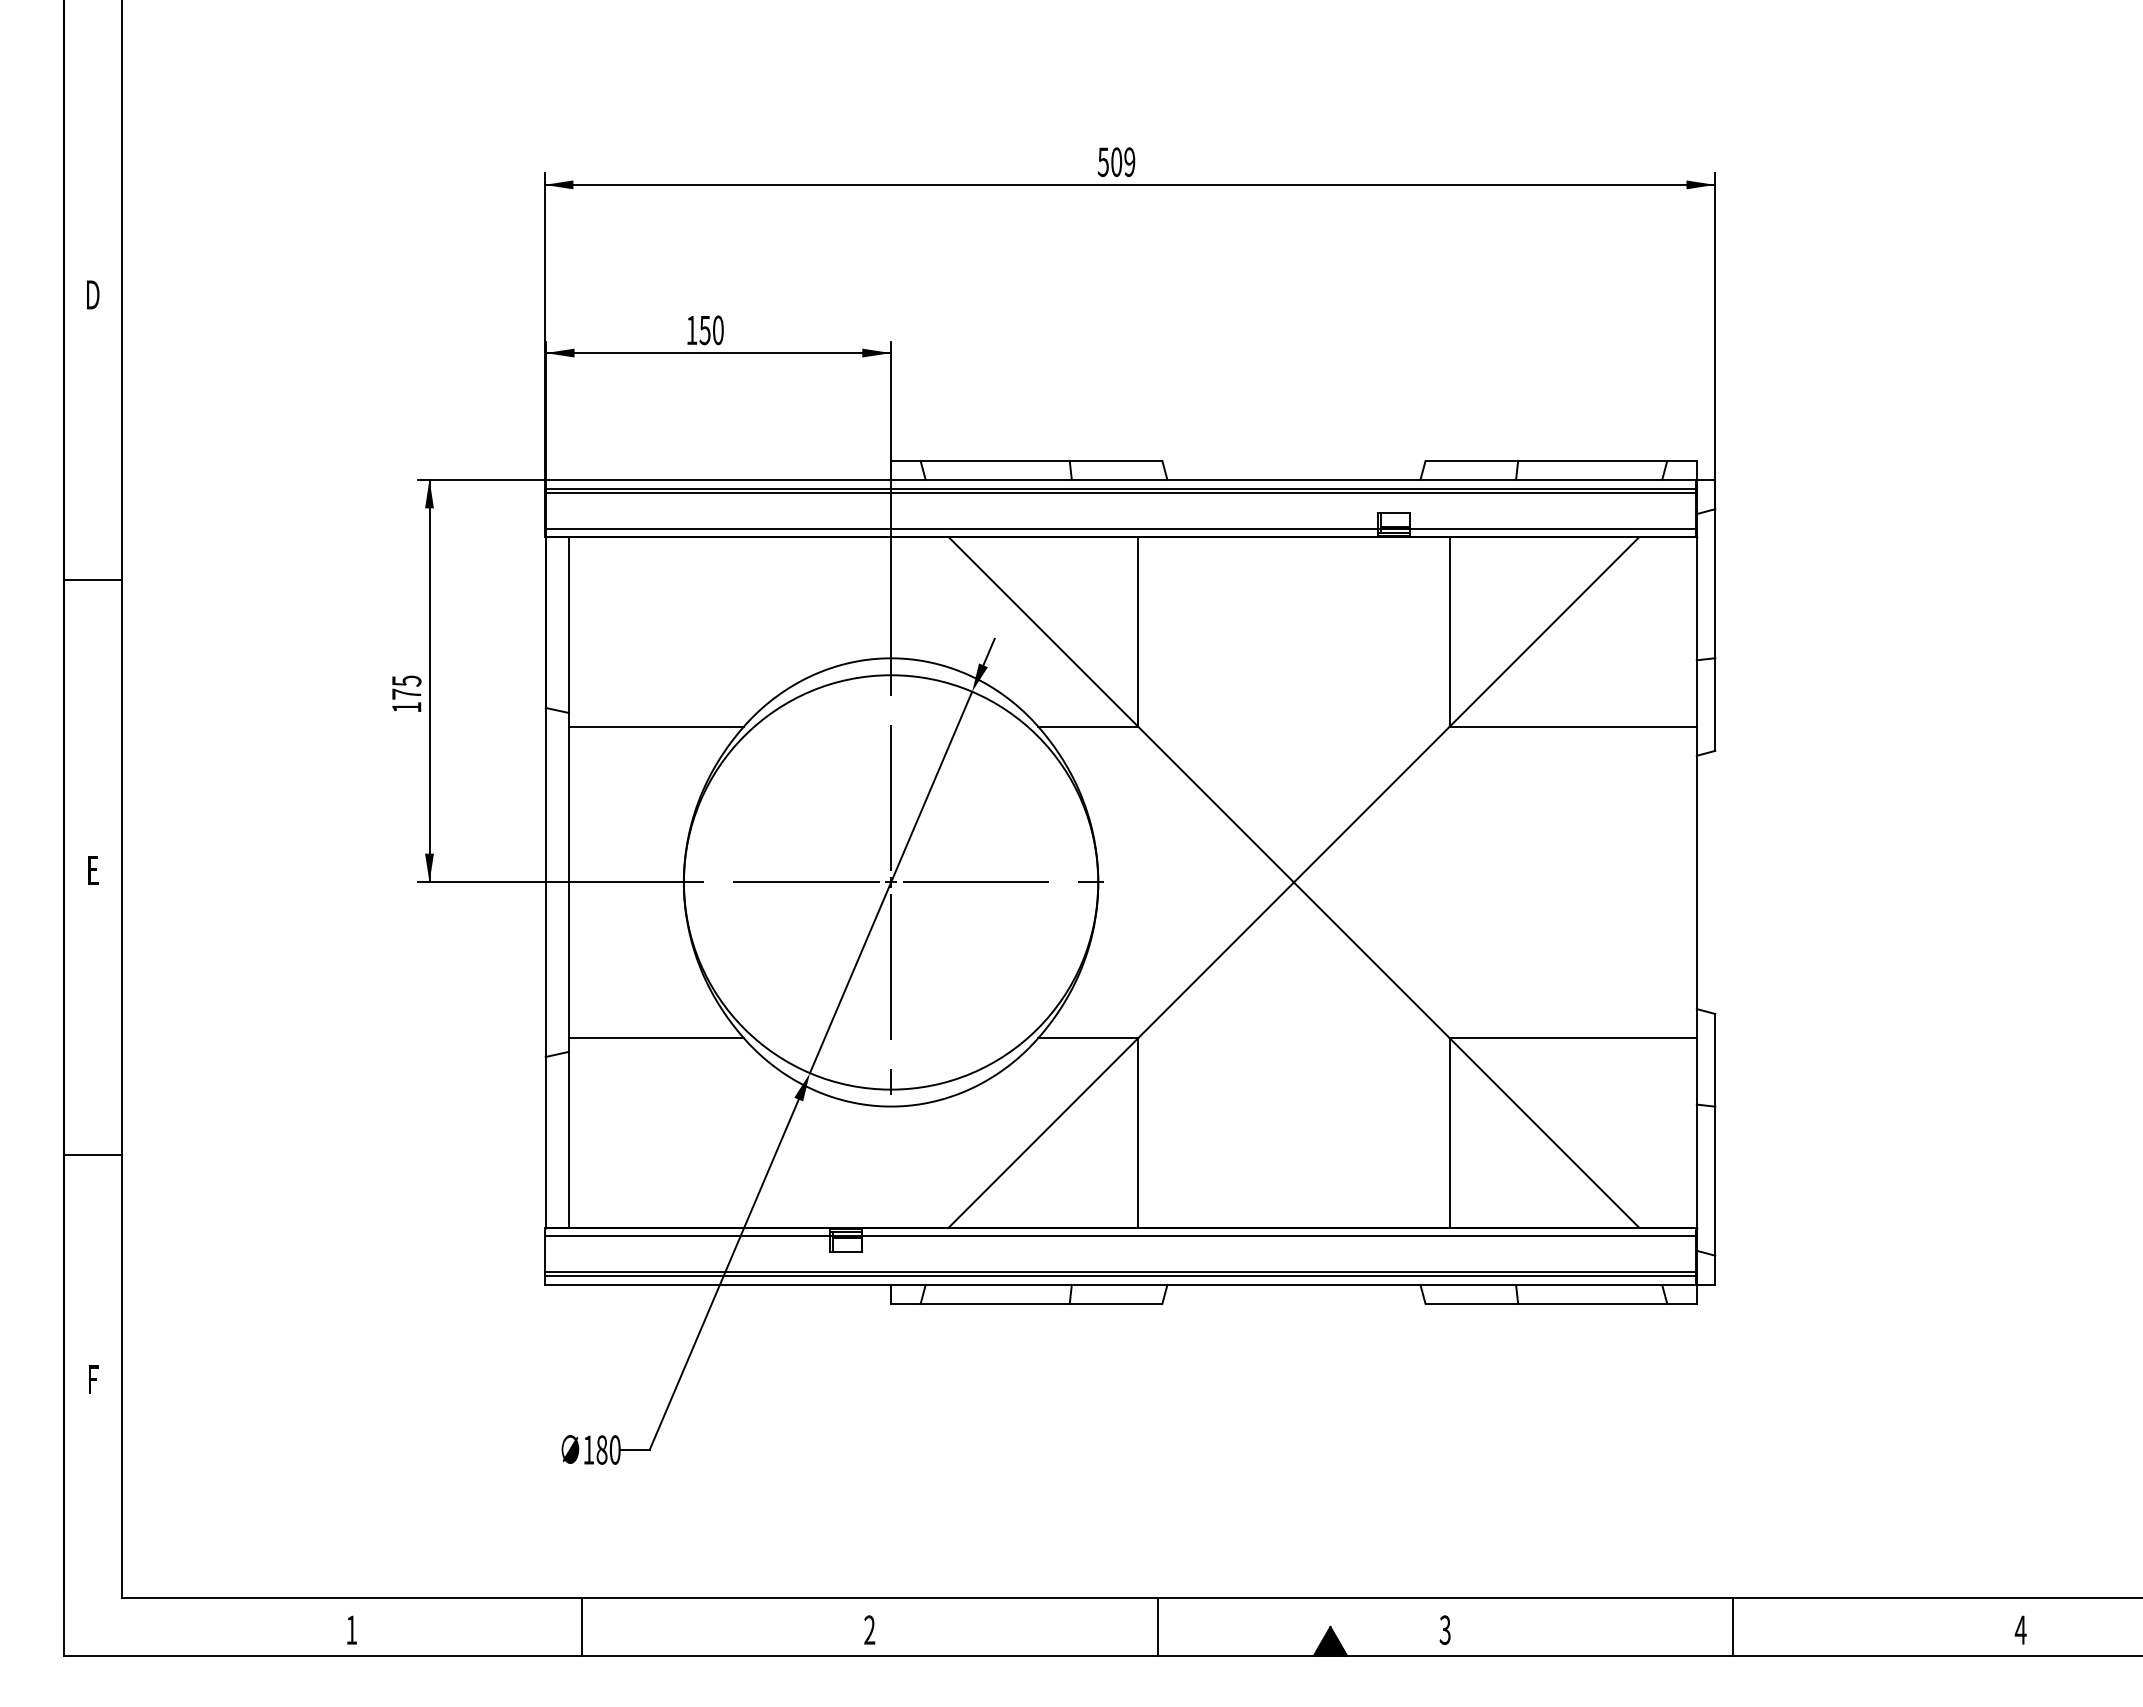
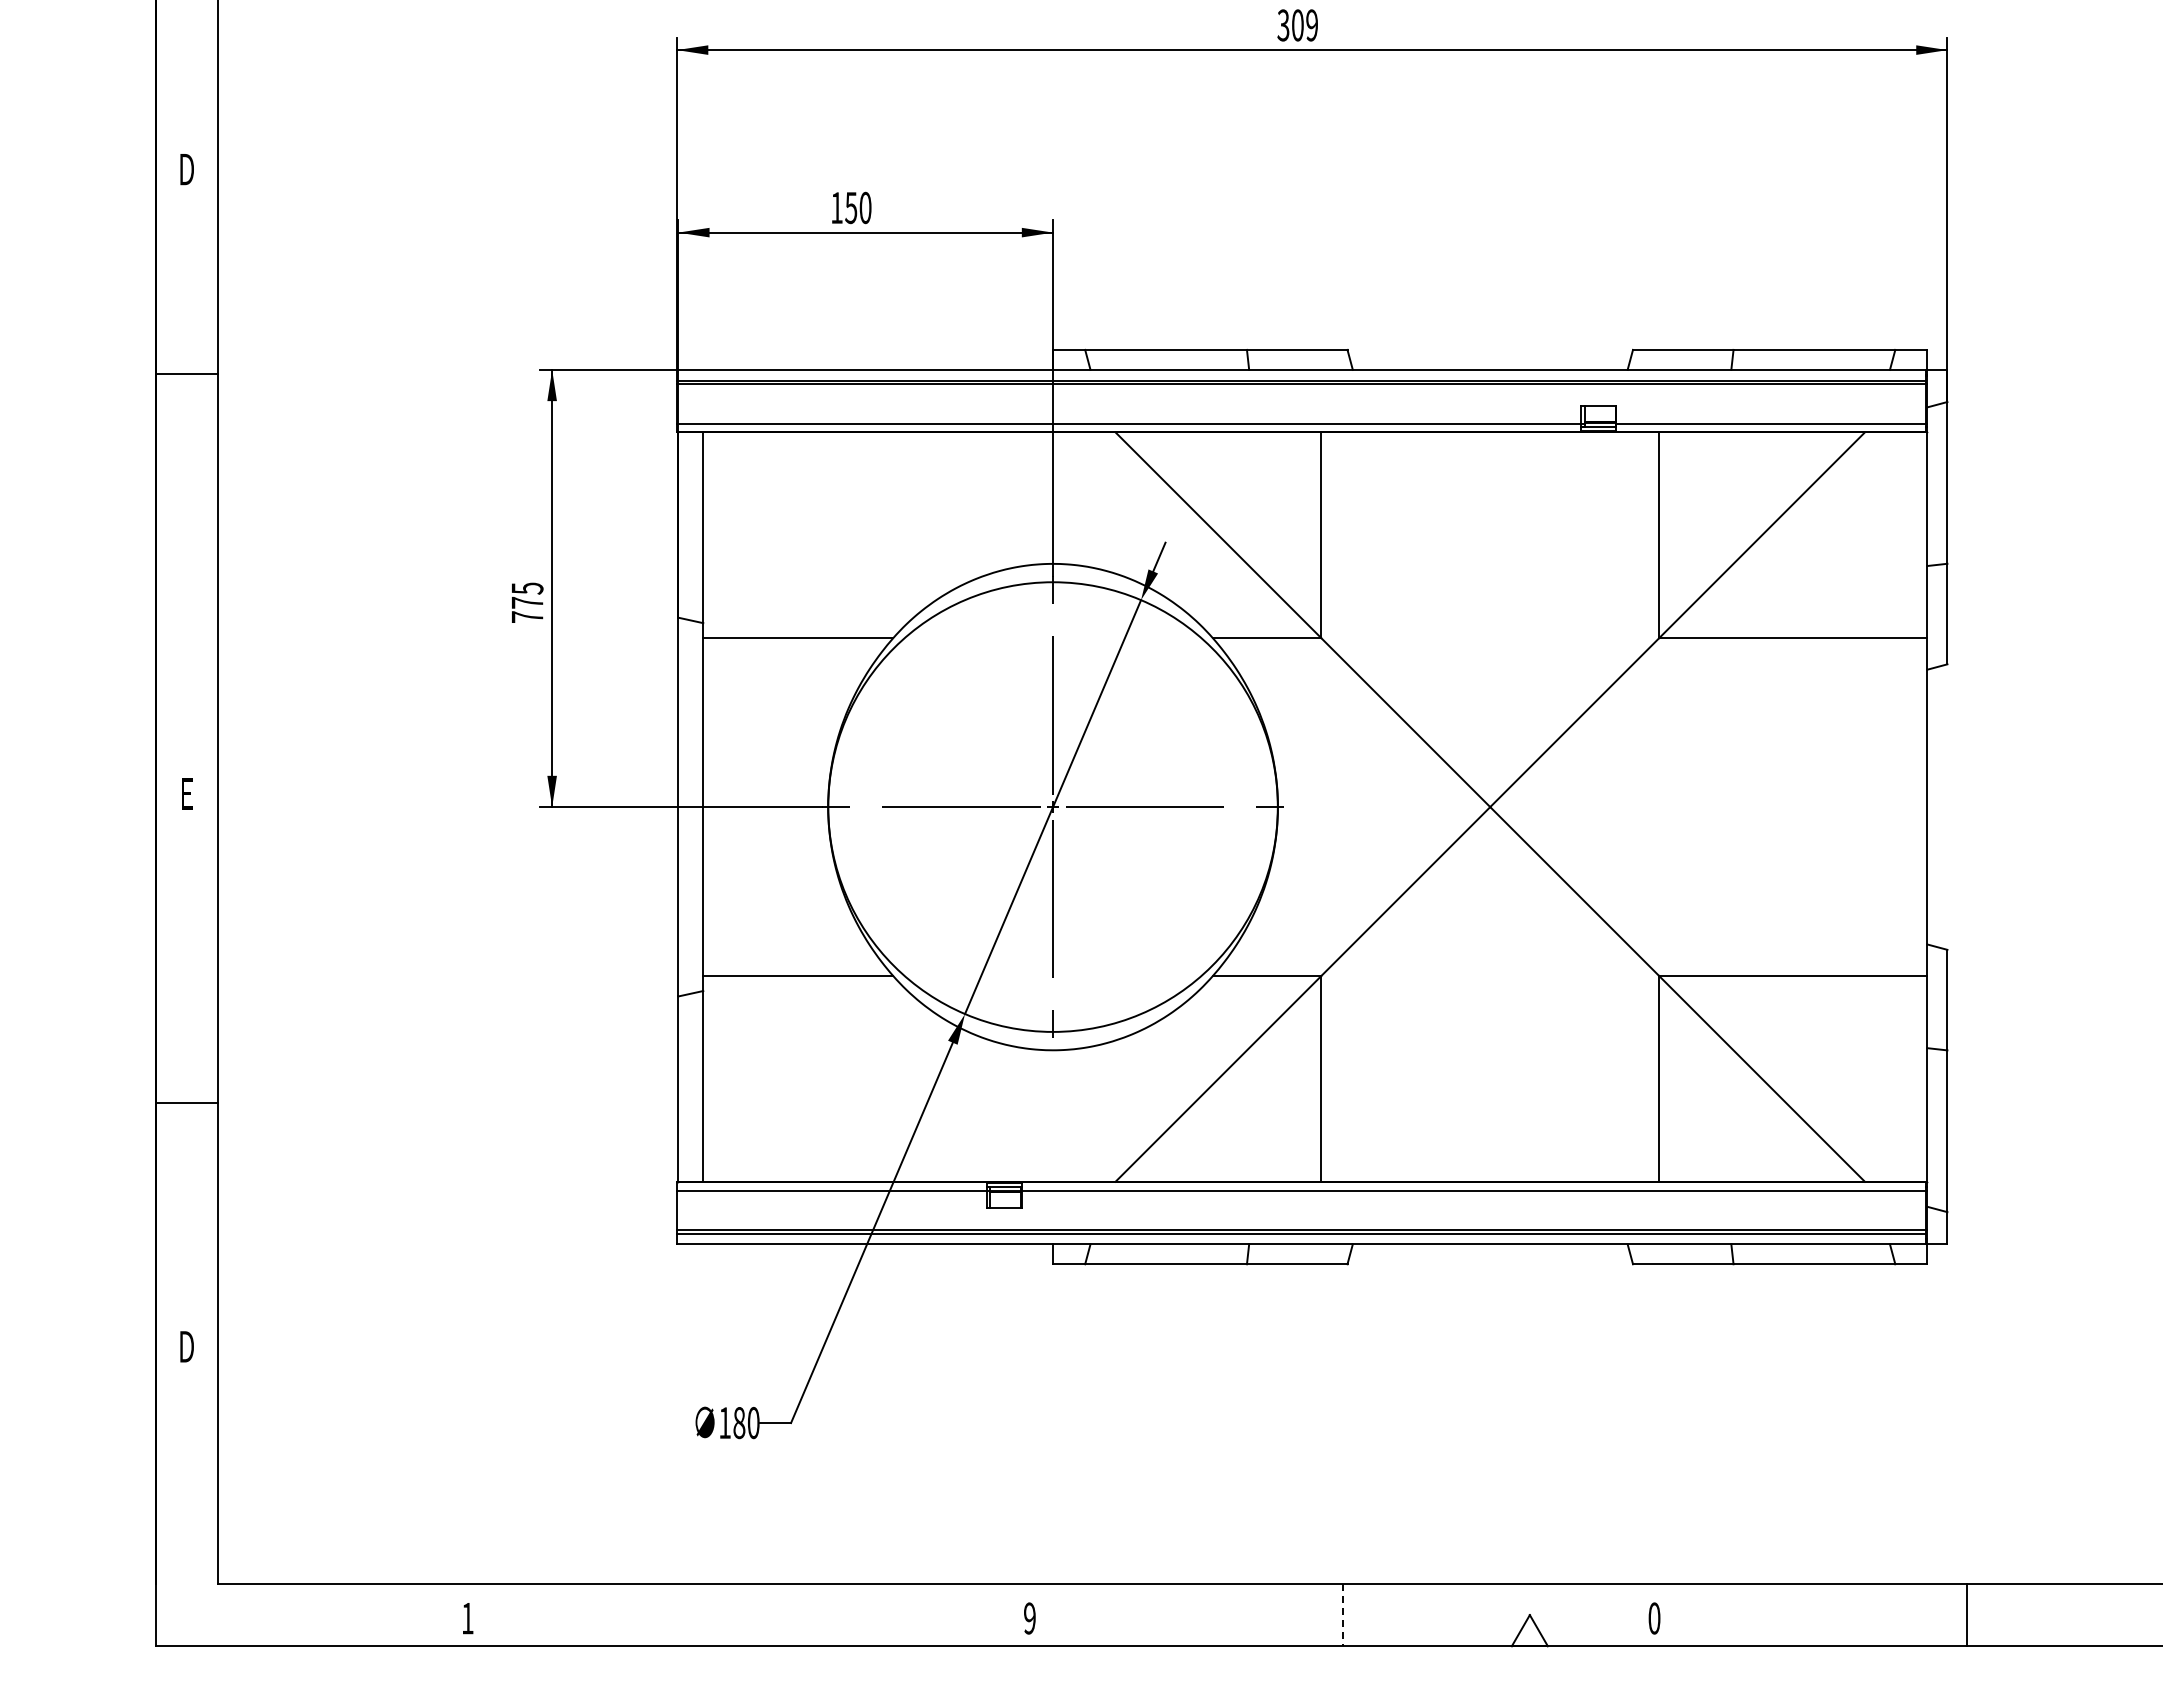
text: (1103, 161) -> (1283, 24), 509 -> 309
line: (92, 579) -> (186, 374), moved
text: (406, 707) -> (527, 617), 175 -> 775
text: (93, 1379) -> (187, 1346), F -> D
line: (582, 1626) -> (718, 1614), removed
line: (1157, 1626) -> (1342, 1614), solid -> dashed
text: (869, 1629) -> (1029, 1617), 2 -> 9
text: (1444, 1629) -> (1653, 1617), 3 -> 0
fill: (1330, 1640) -> (1529, 1629), removed

